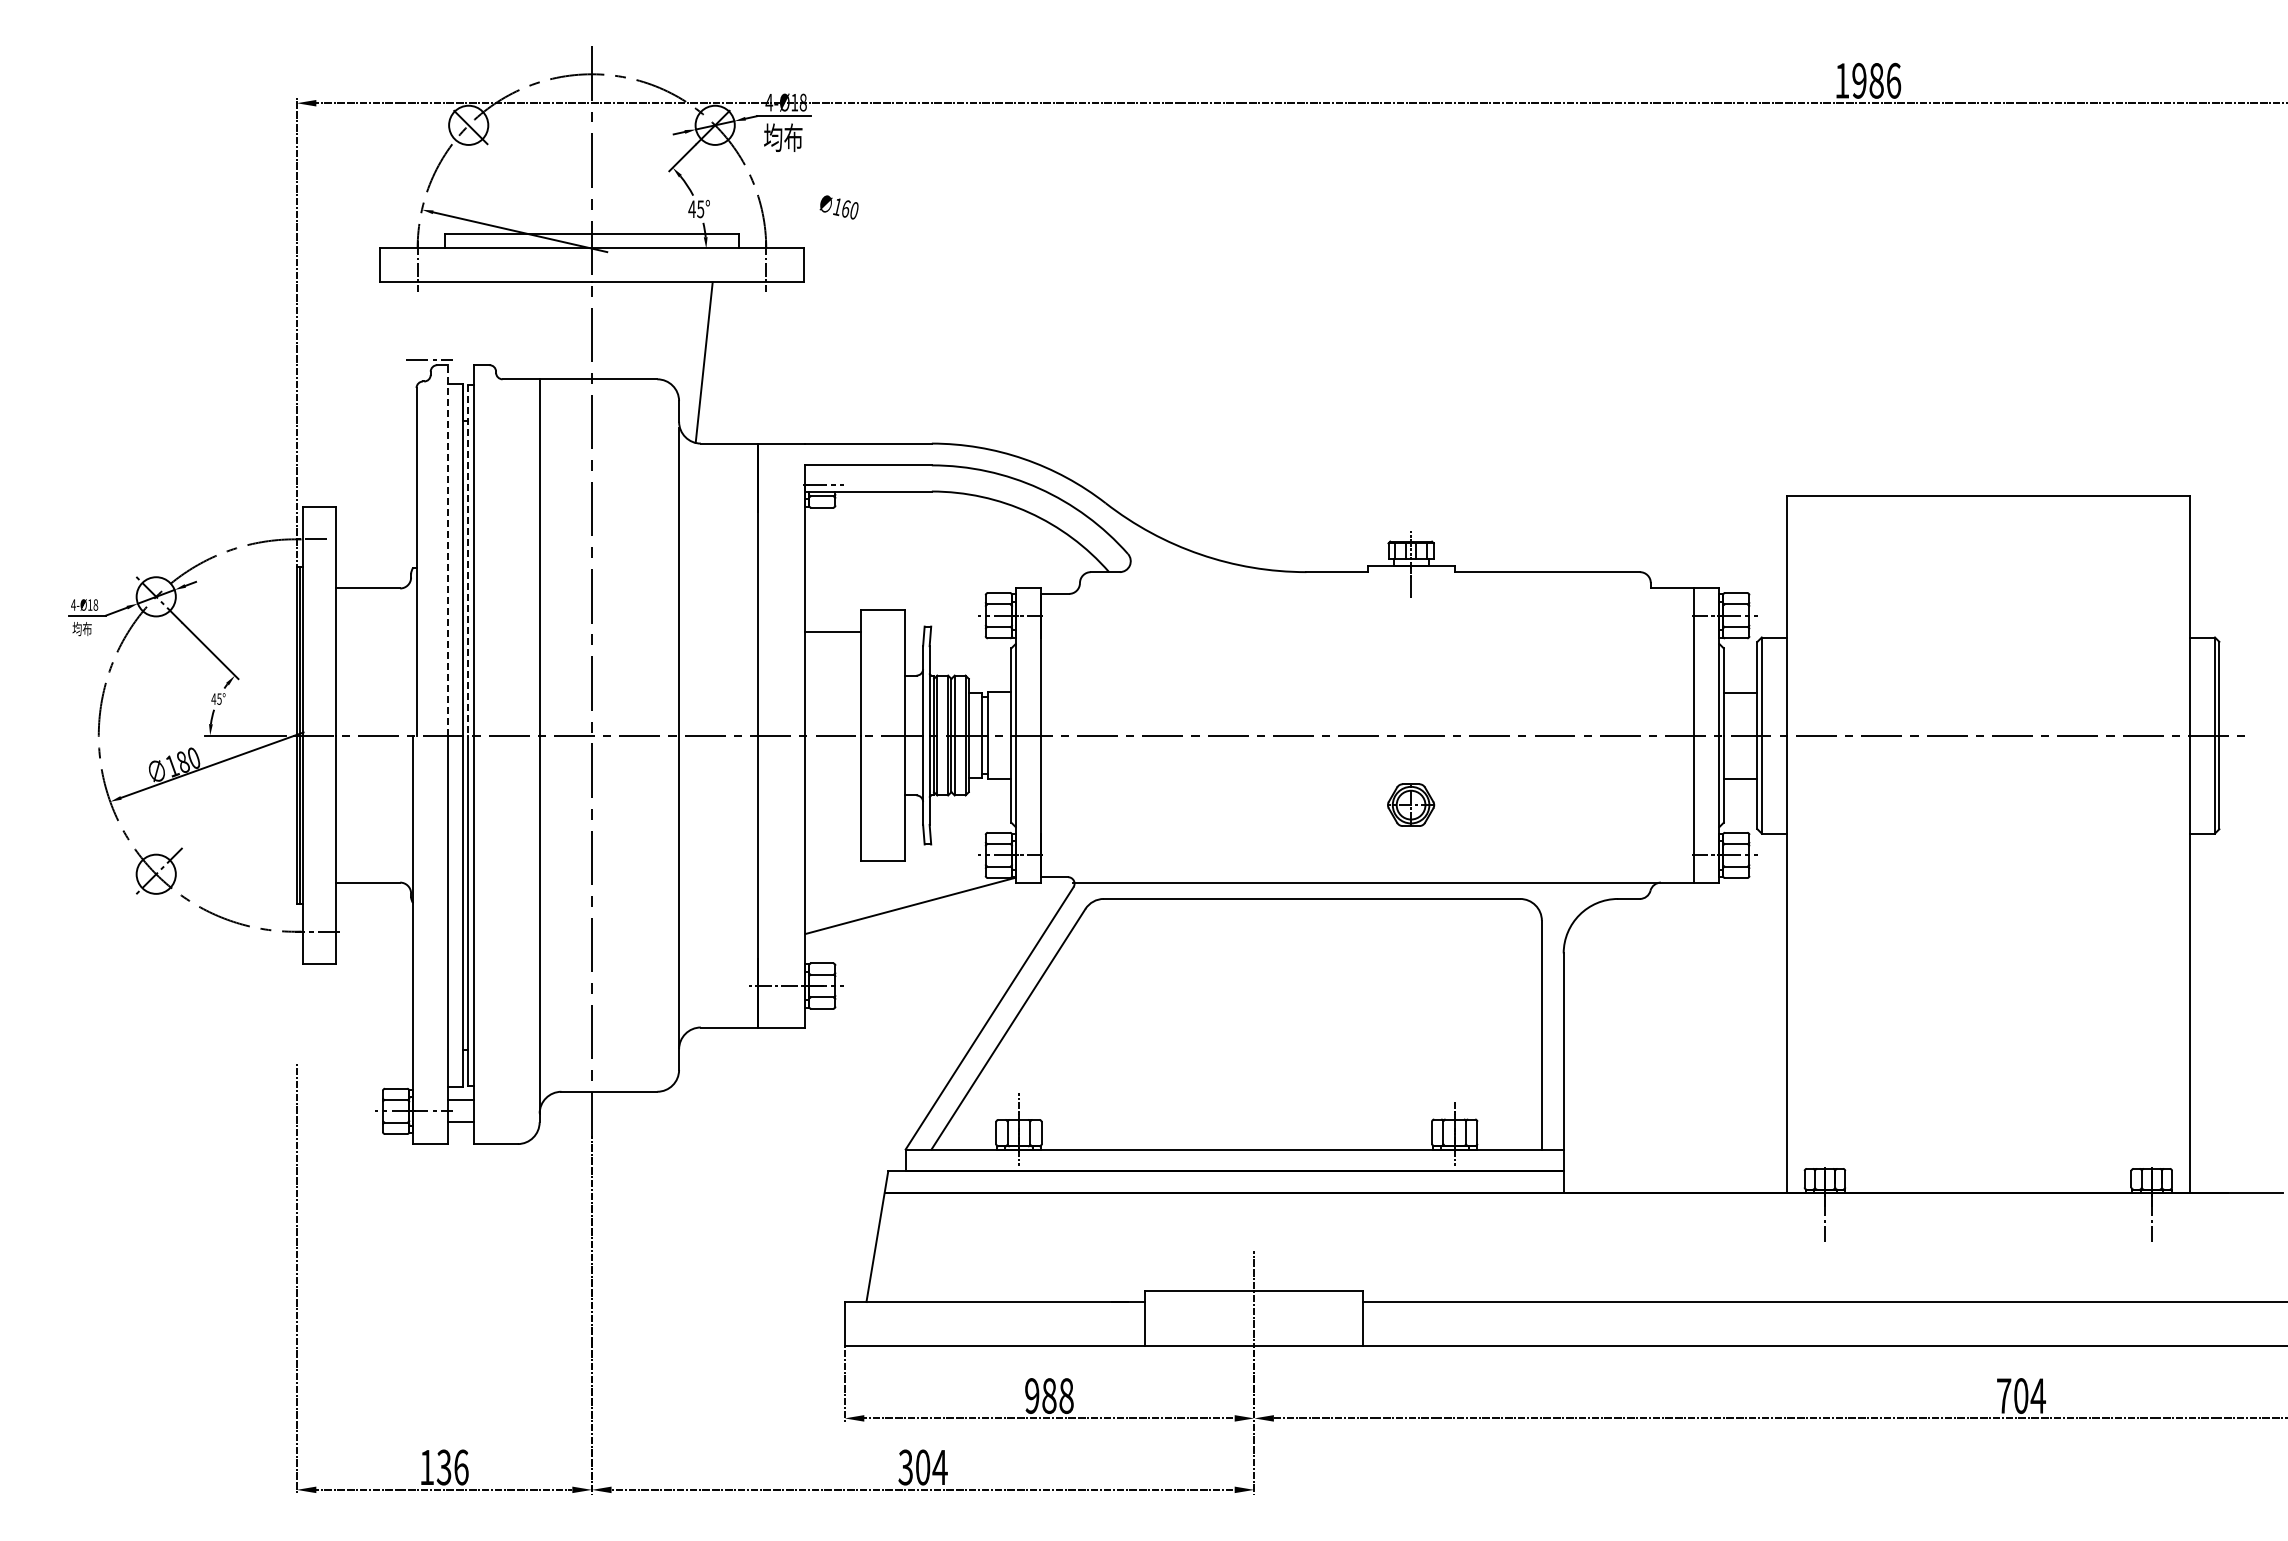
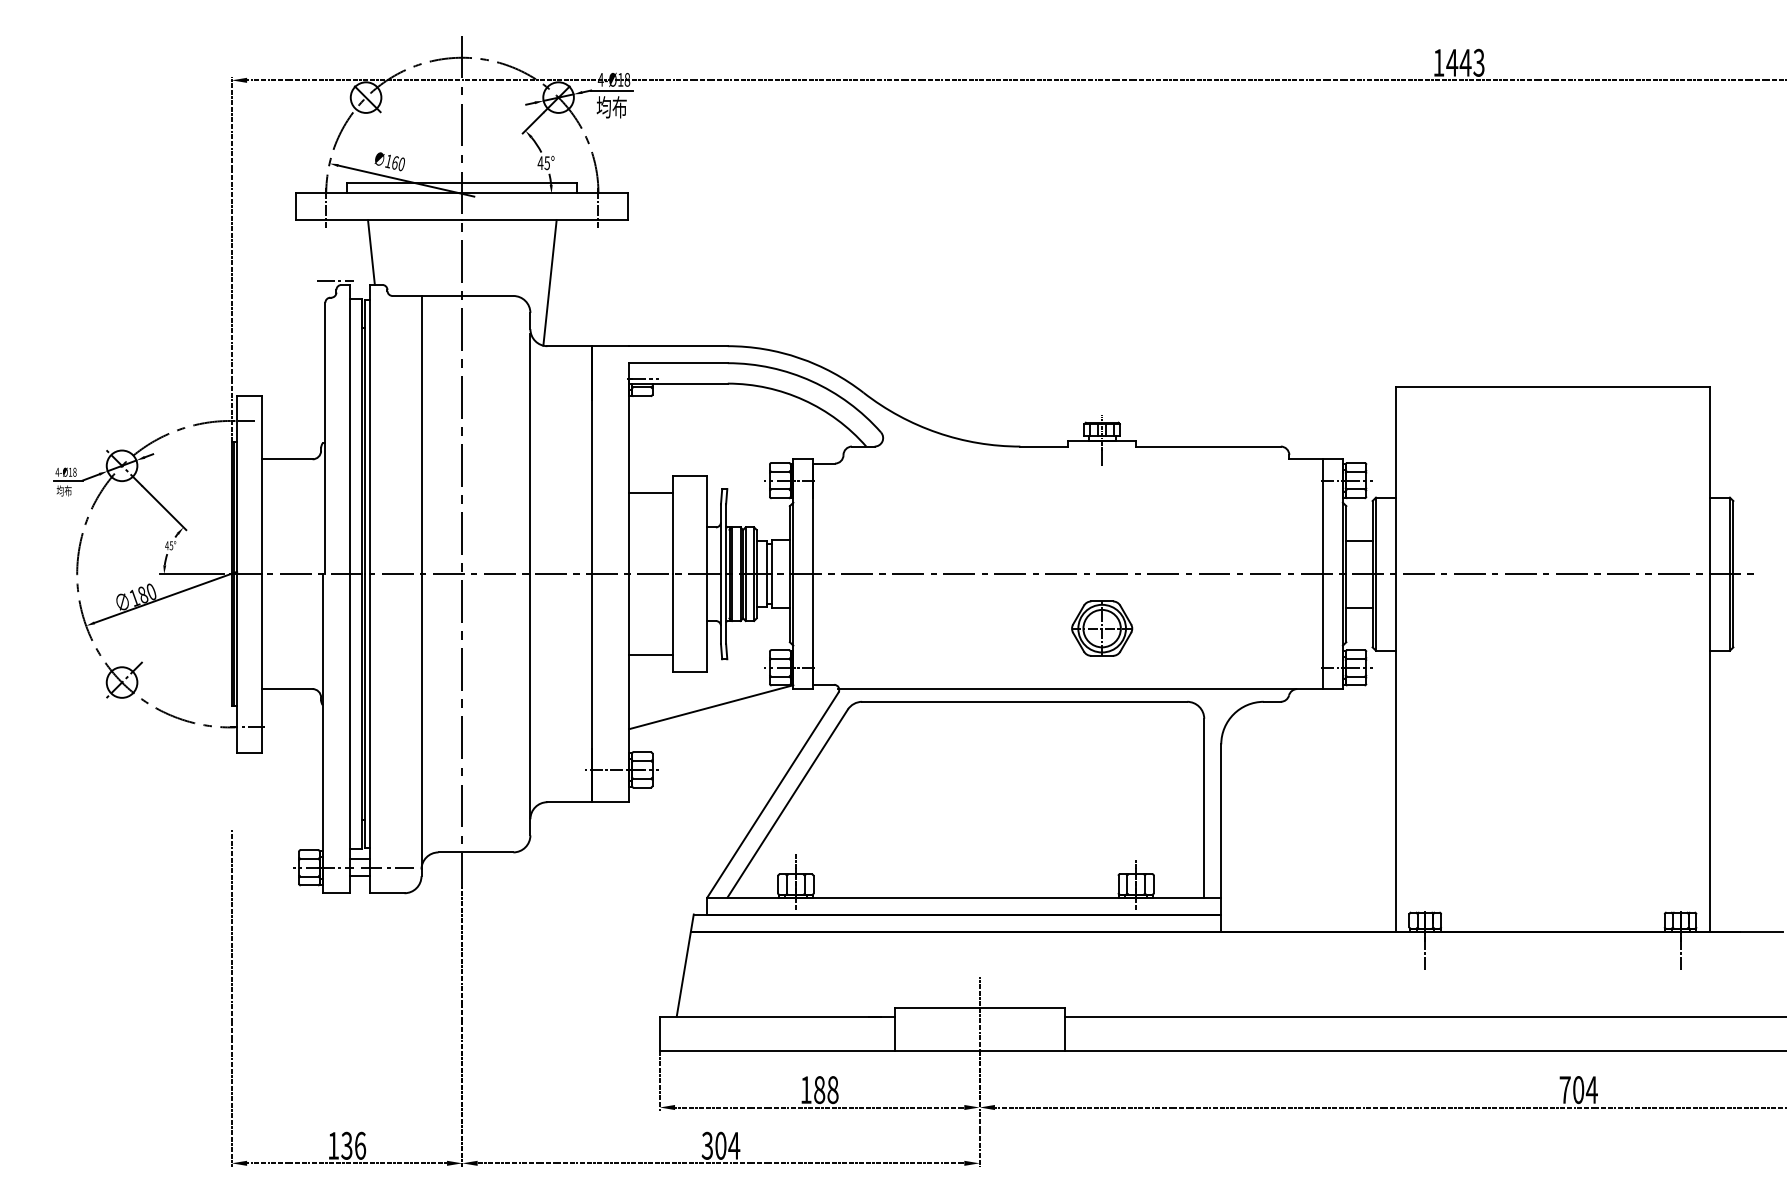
text: (1876, 80) -> (1465, 62), 1986 -> 1443
text: (838, 207) -> (389, 161), moved
line: (475, 323) -> (371, 252), added
line: (448, 549) -> (350, 428), dashed -> solid
line: (467, 560) -> (365, 437), dashed -> solid
part: (1410, 804) -> (1101, 628), size x1.67
line: (833, 839) -> (650, 655), added
line: (495, 1111) -> (387, 867), added
text: (1032, 1395) -> (806, 1089), 988 -> 188

